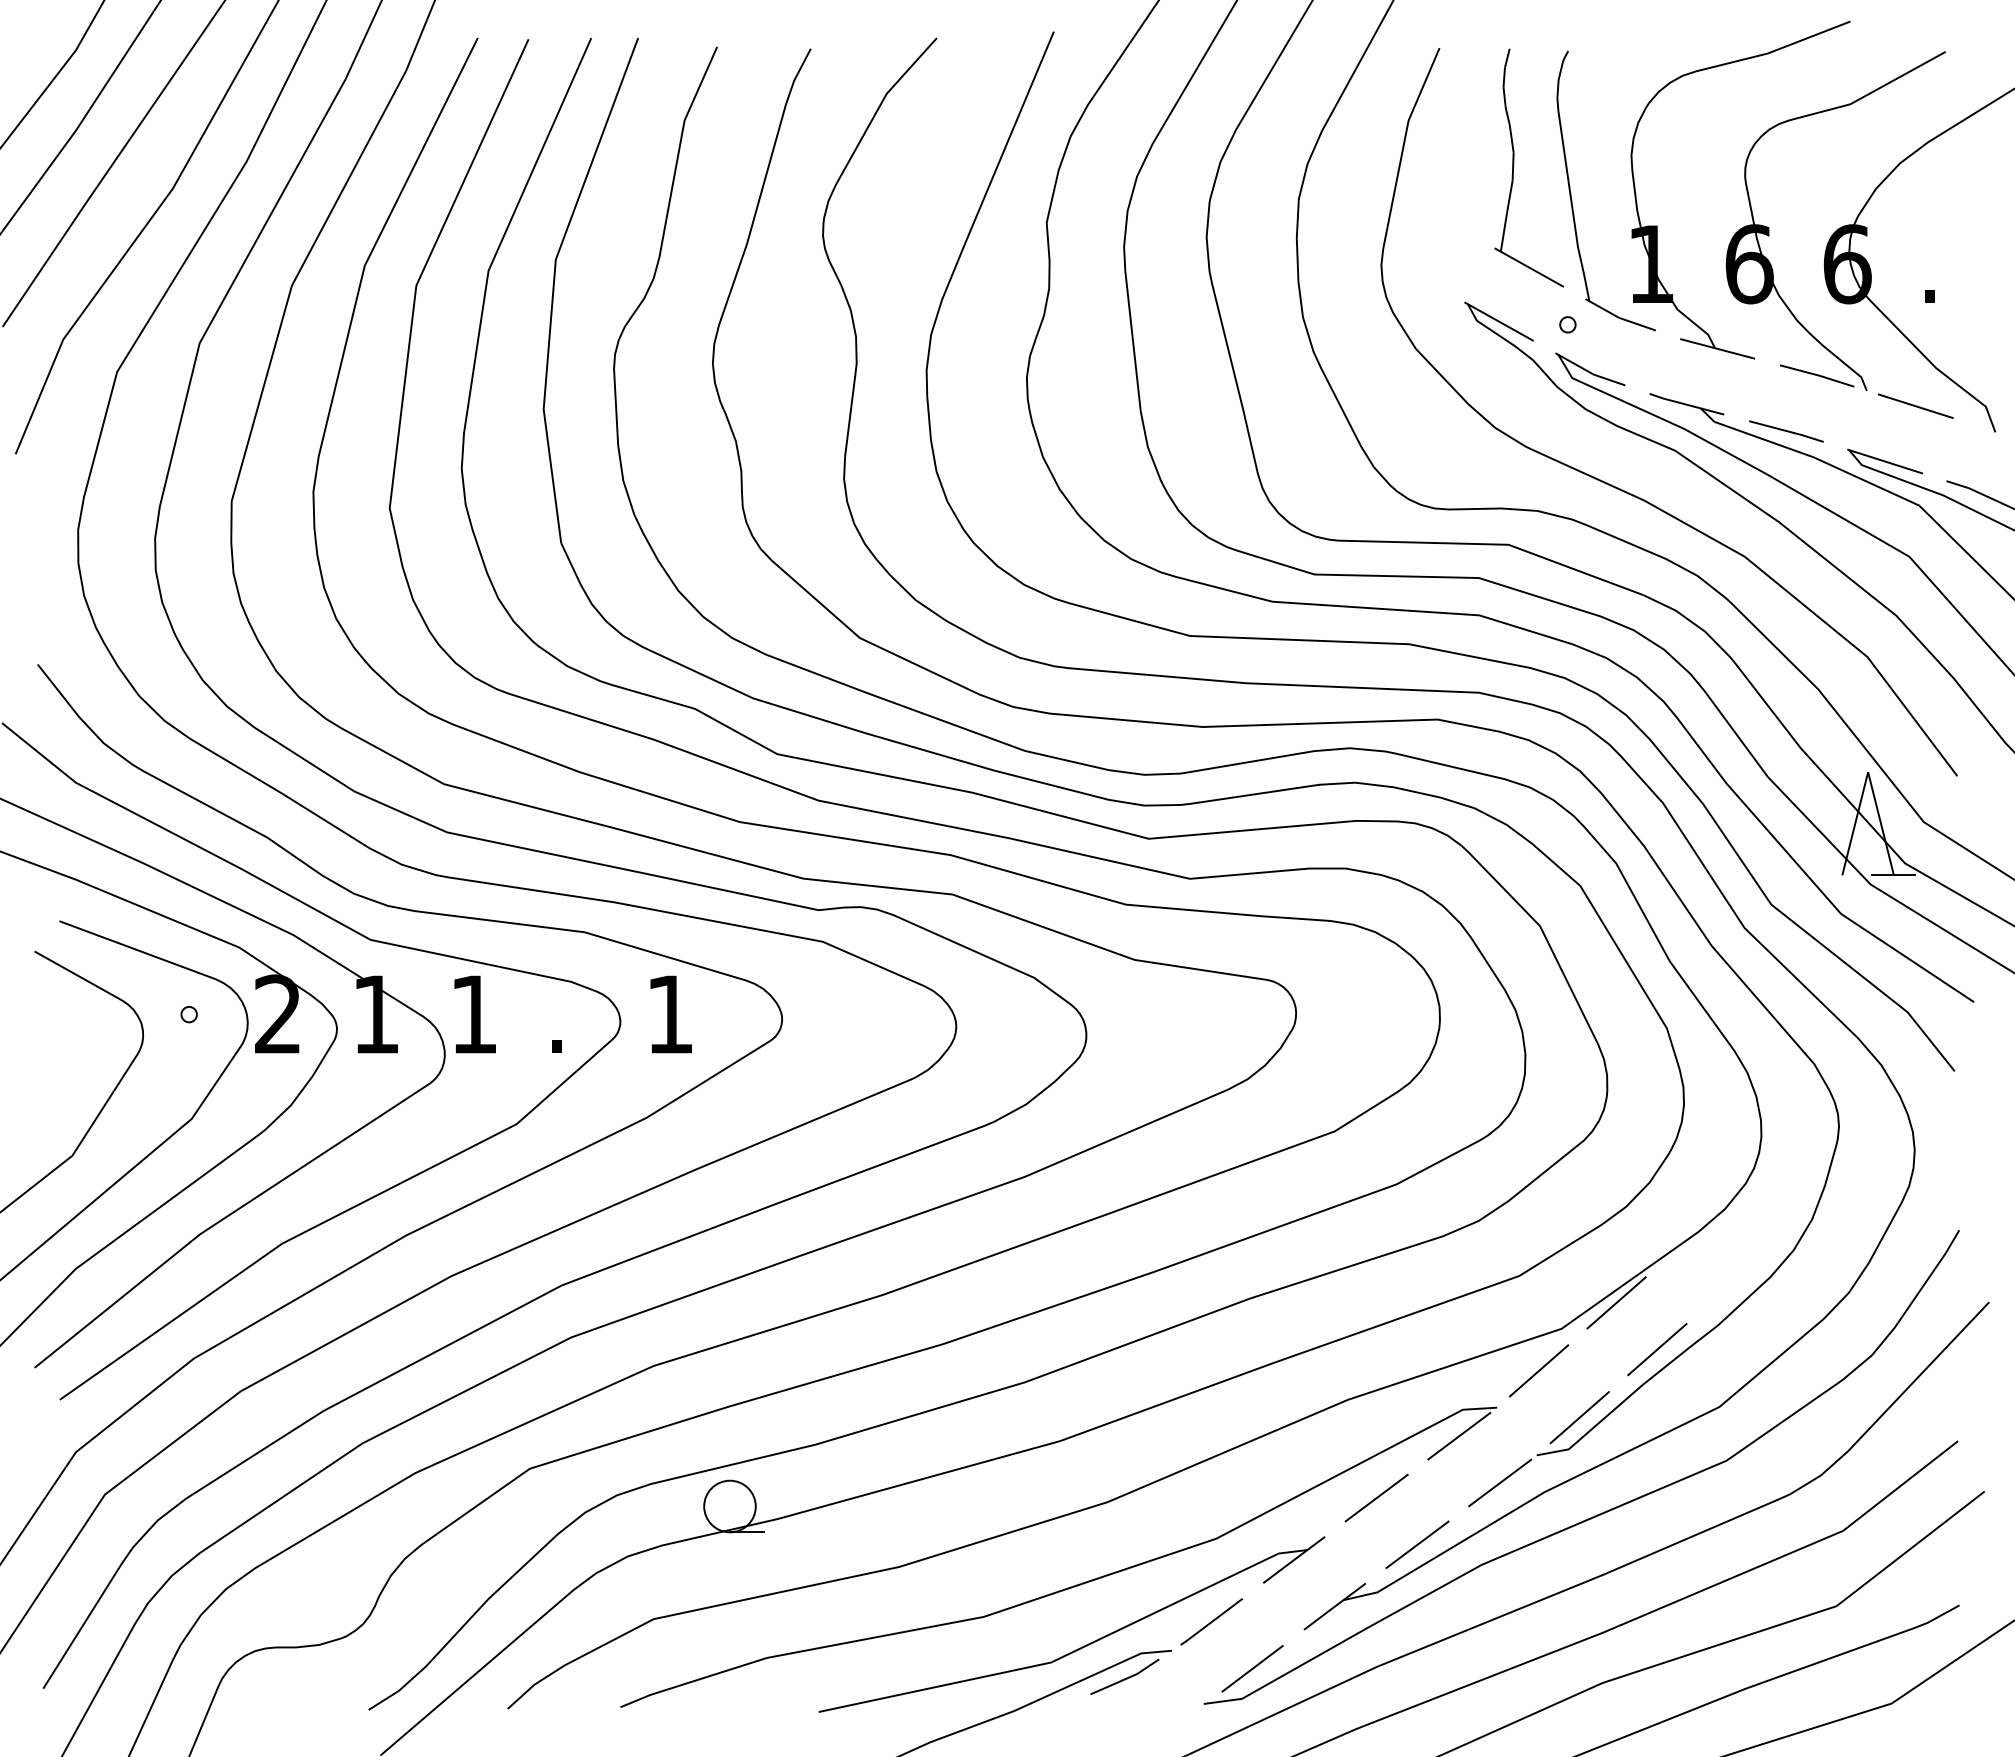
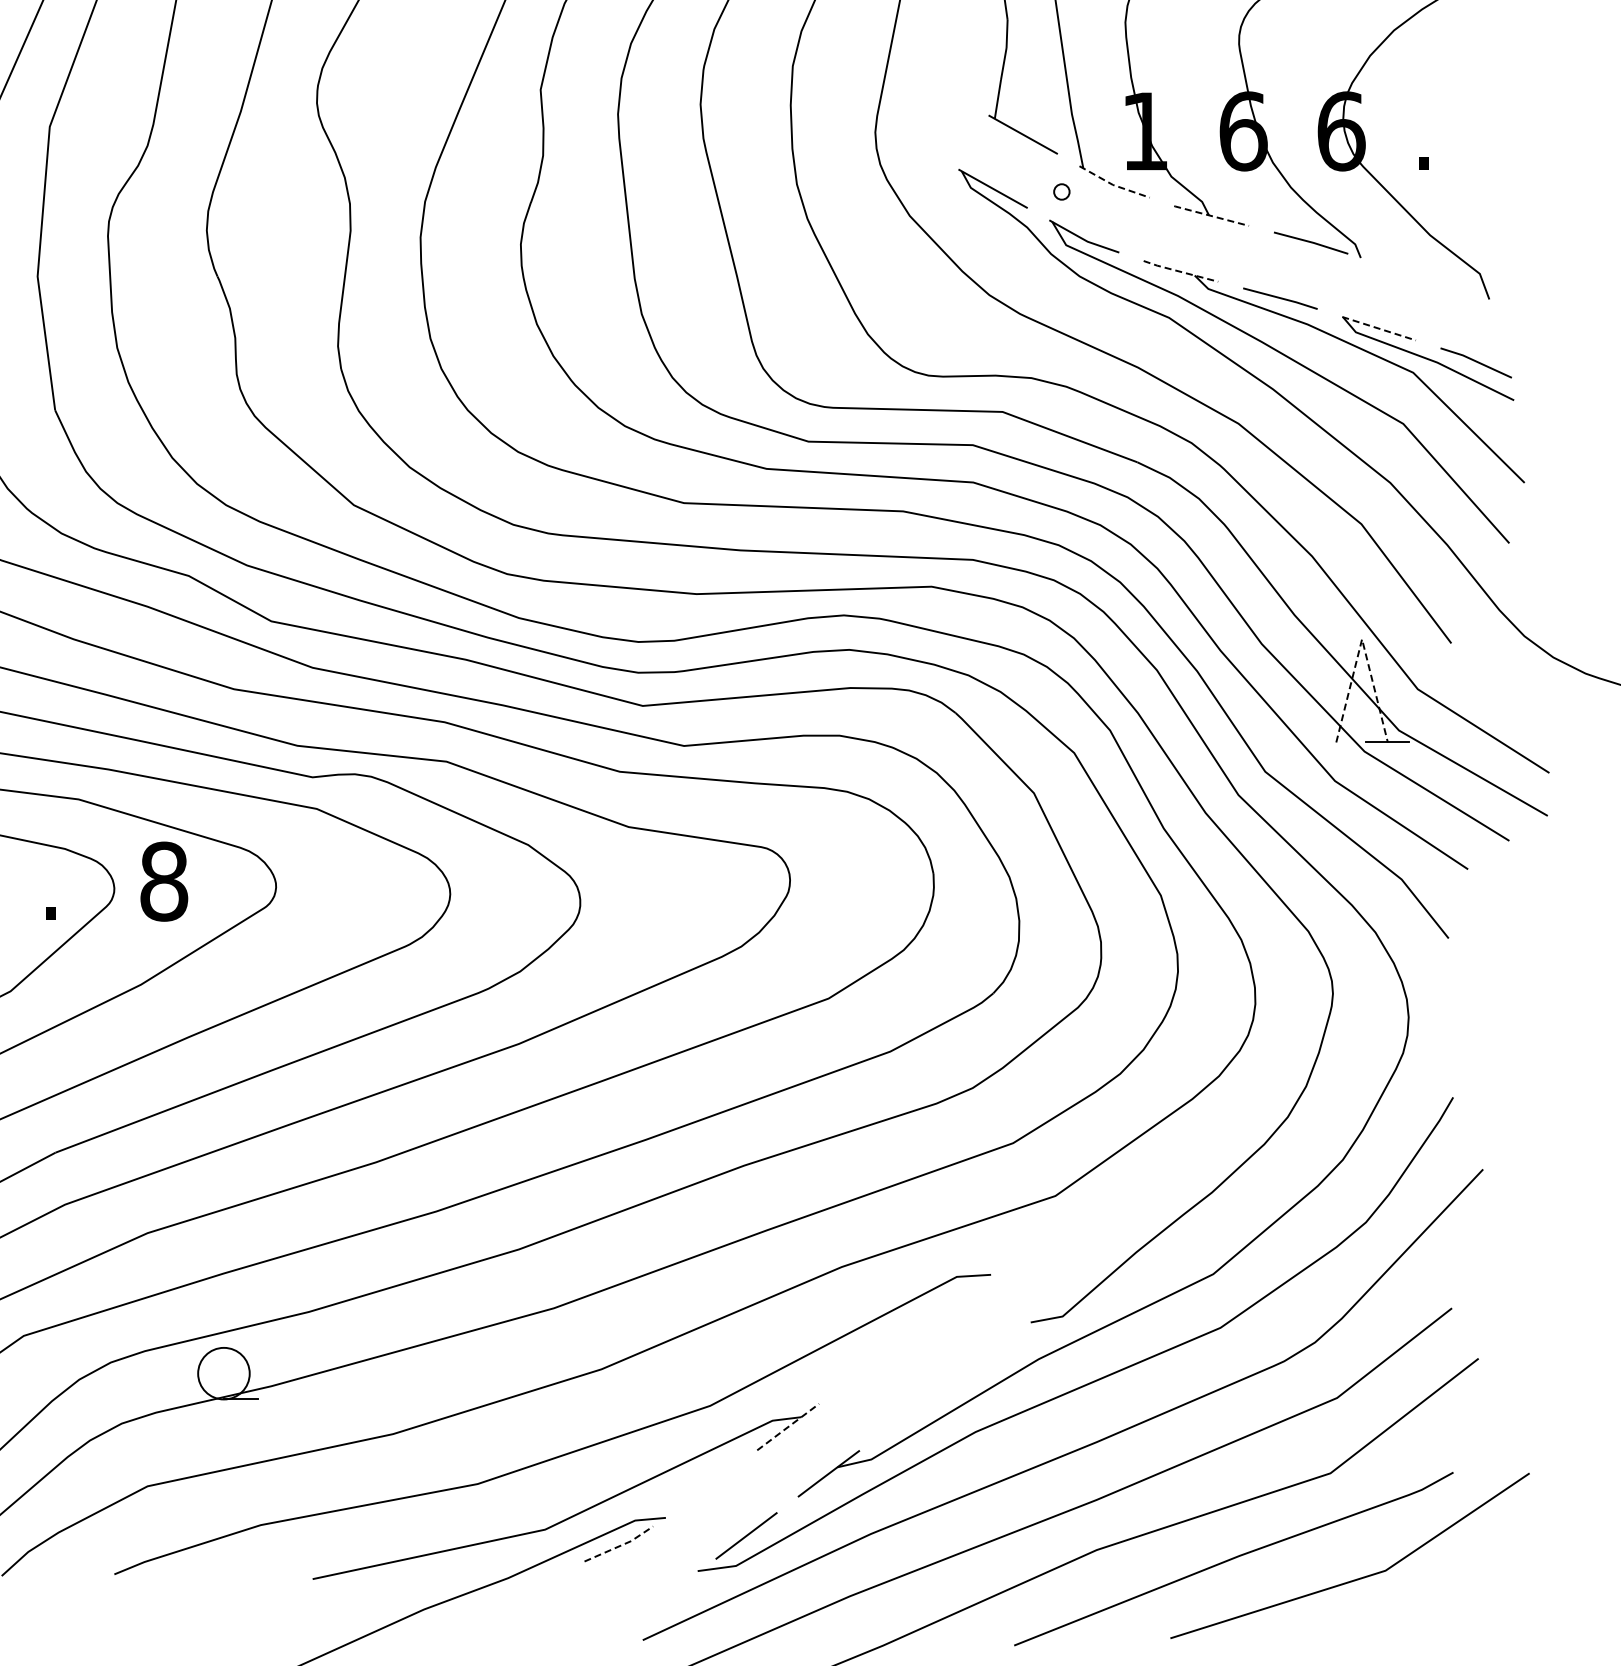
line: (1619, 317) -> (1113, 184), solid -> dashed
line: (1717, 348) -> (1211, 215), solid -> dashed
line: (1686, 404) -> (1180, 271), solid -> dashed
line: (1915, 405) -> (1409, 272), removed
line: (1885, 461) -> (1379, 328), solid -> dashed
line: (1868, 772) -> (1362, 639), solid -> dashed
text: (670, 1014) -> (164, 881), 1 -> 8
line: (1616, 1302) -> (1110, 1169), removed
line: (1657, 1349) -> (1151, 1216), removed
line: (1538, 1370) -> (1032, 1237), removed
line: (1579, 1417) -> (1073, 1284), removed
line: (1459, 1435) -> (953, 1302), removed
line: (1500, 1482) -> (994, 1349), removed
line: (1376, 1497) -> (870, 1364), removed
line: (1417, 1544) -> (911, 1411), removed
line: (1293, 1560) -> (787, 1427), solid -> dashed
line: (1211, 1621) -> (705, 1488), removed
line: (1127, 1678) -> (621, 1545), solid -> dashed

